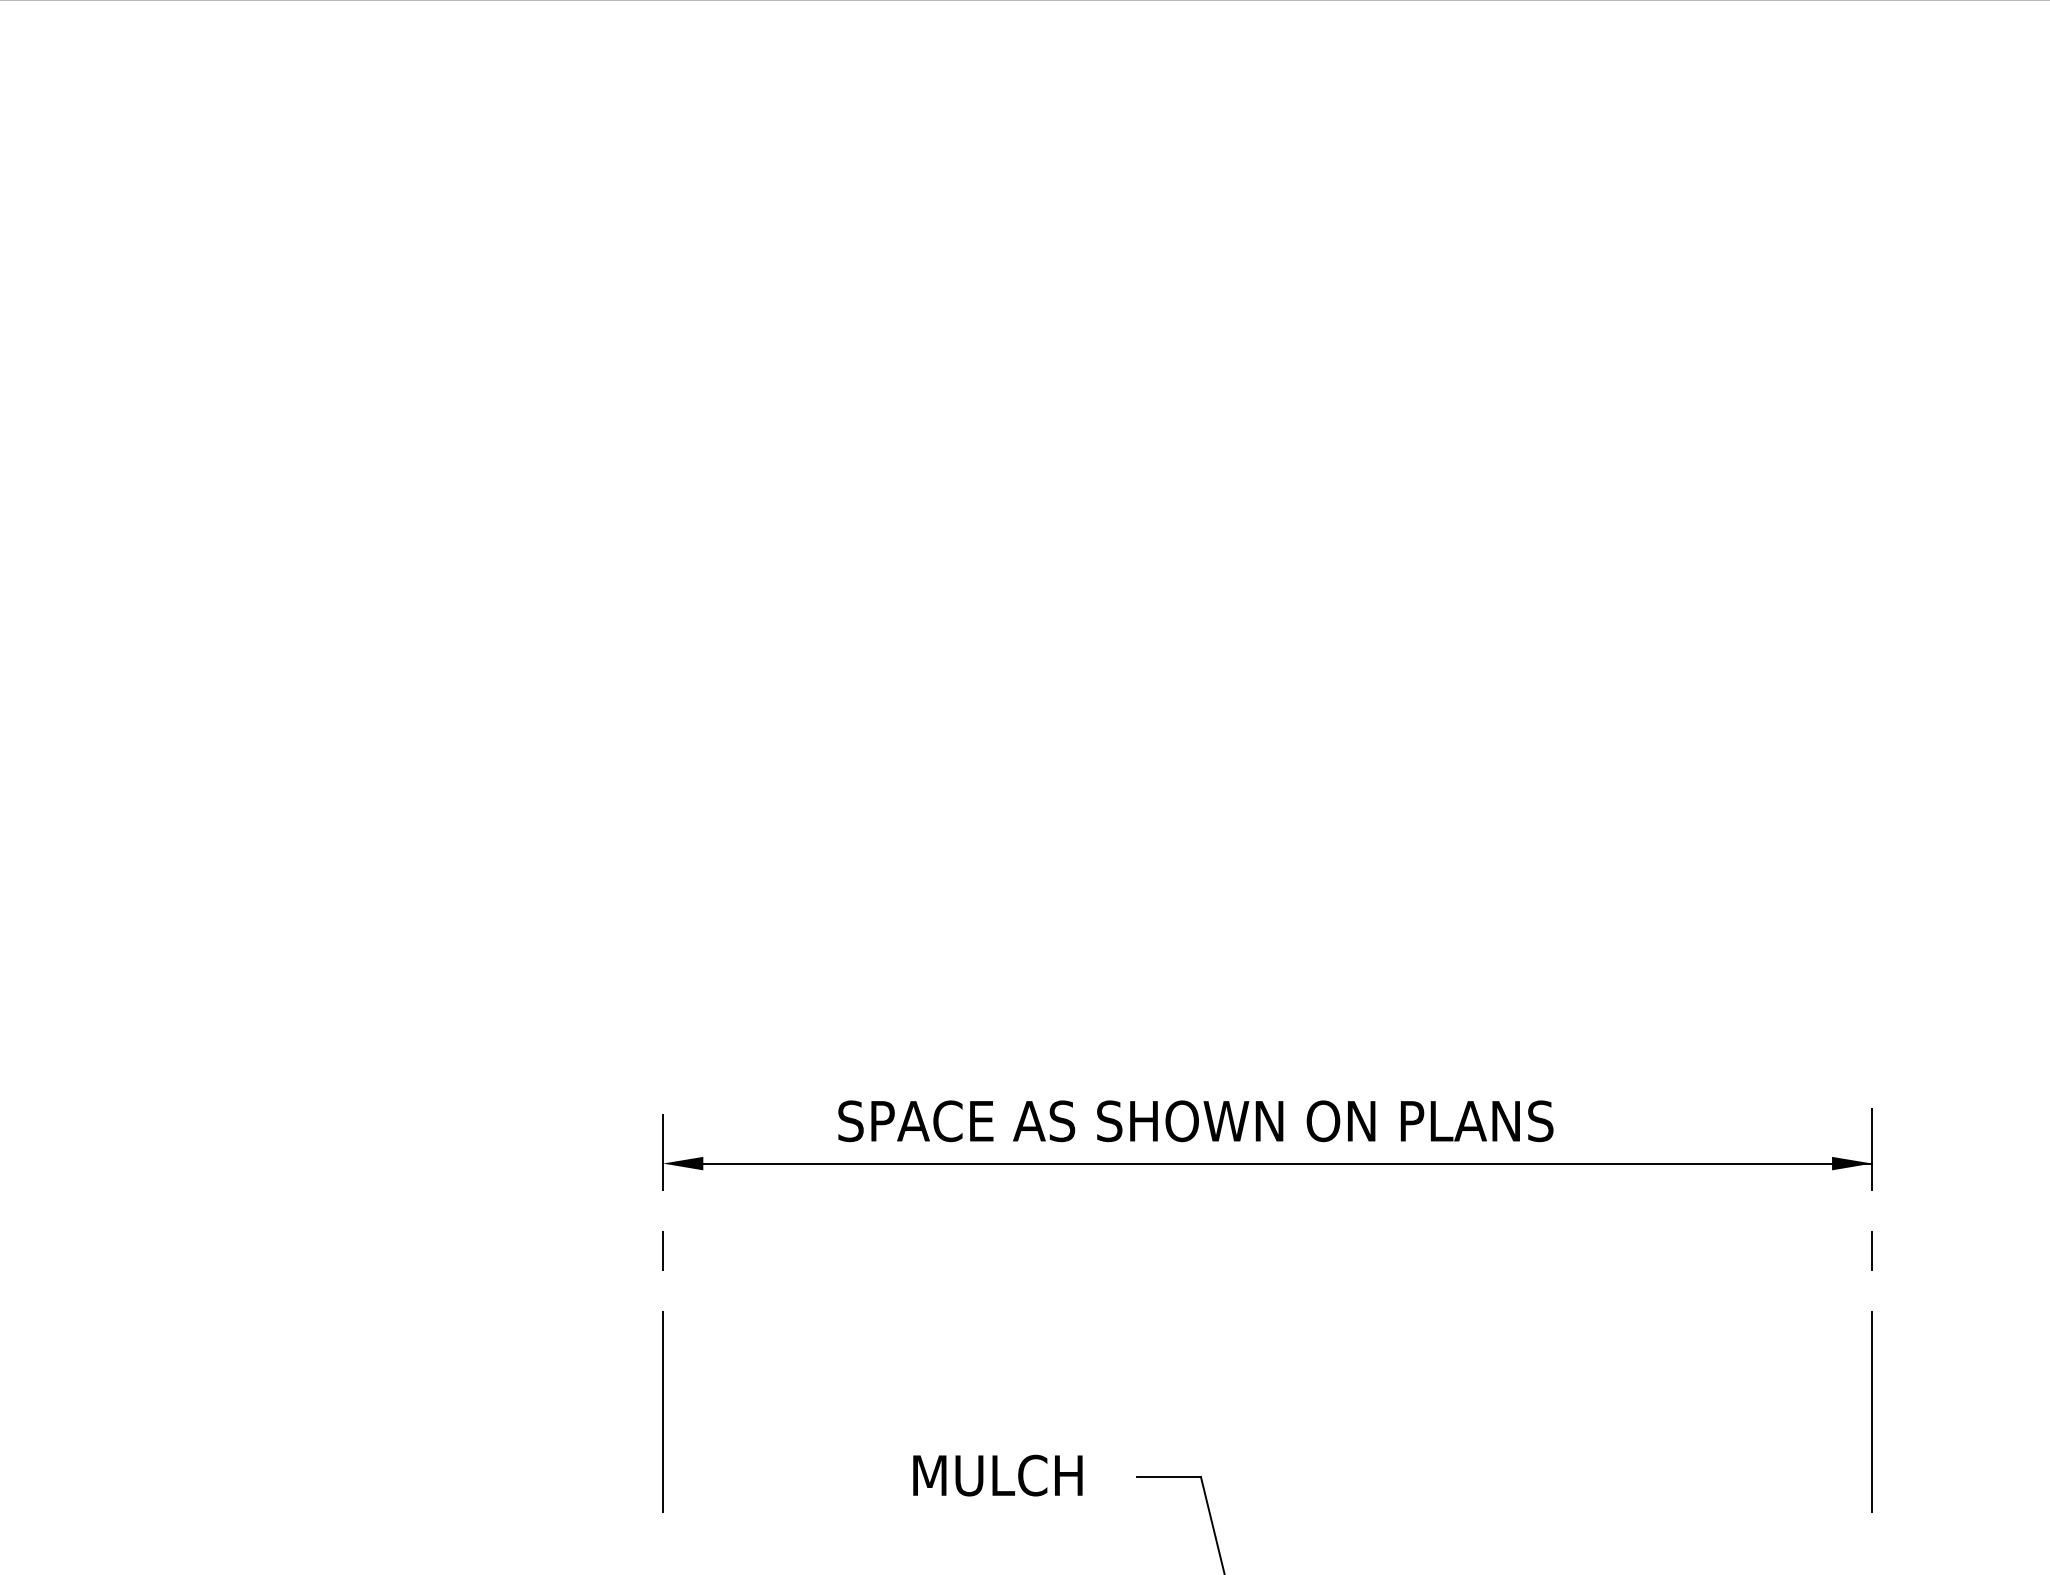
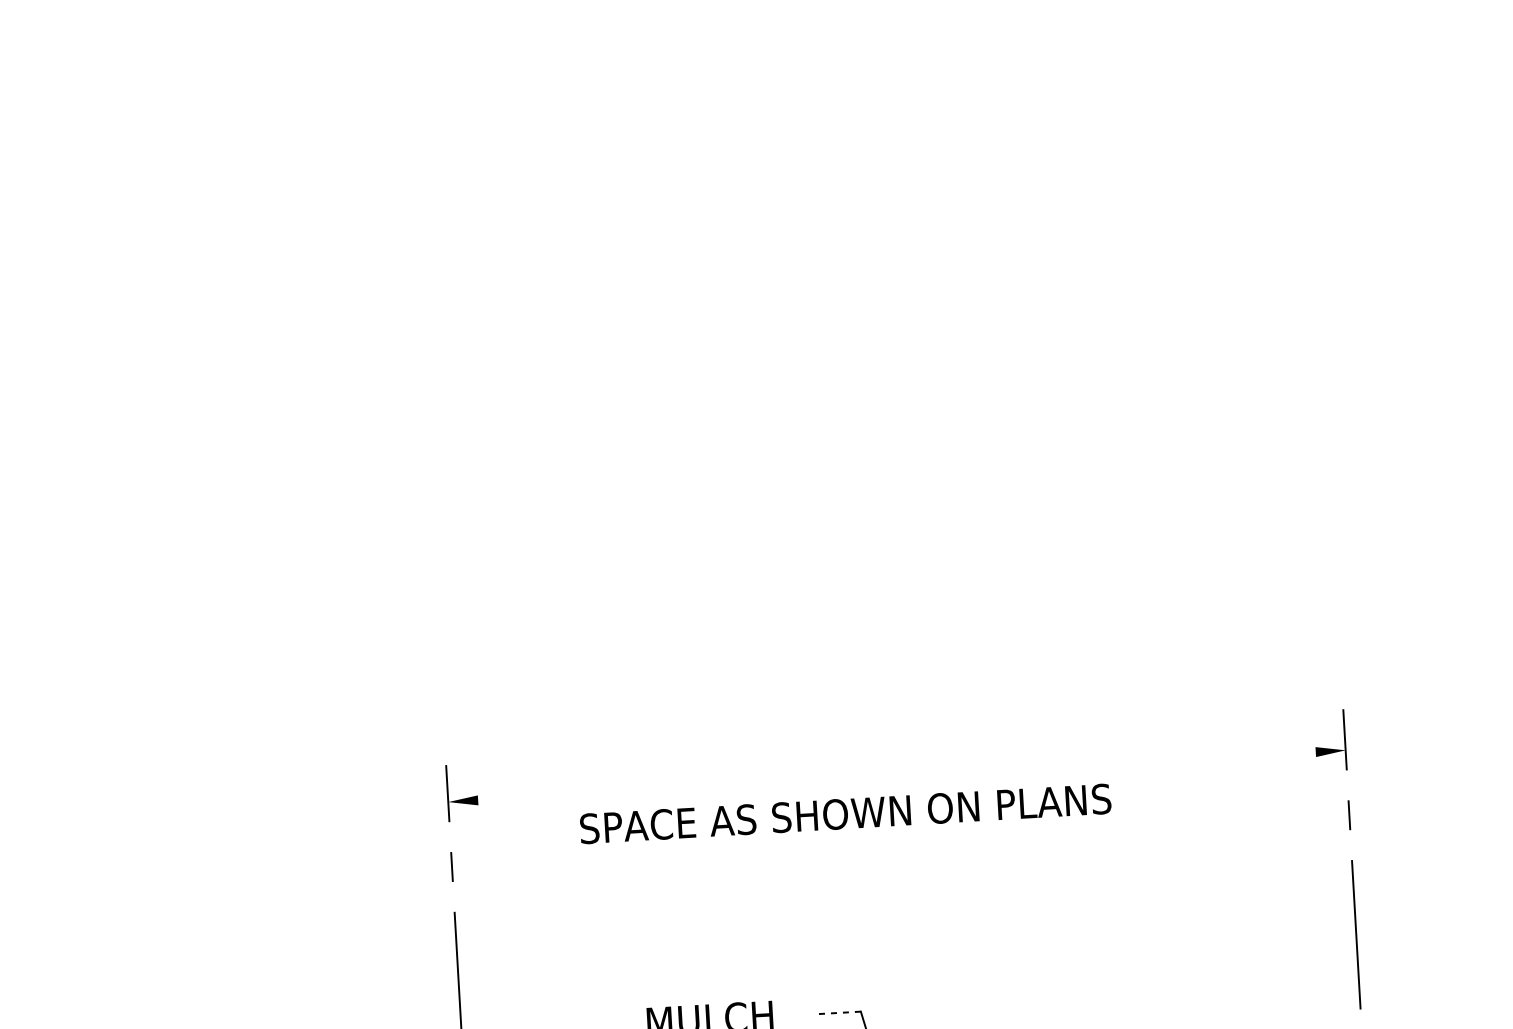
text: (1195, 1121) -> (845, 814), moved
line: (1287, 1163) -> (911, 775), removed
line: (1169, 1476) -> (837, 1012), solid -> dashed

